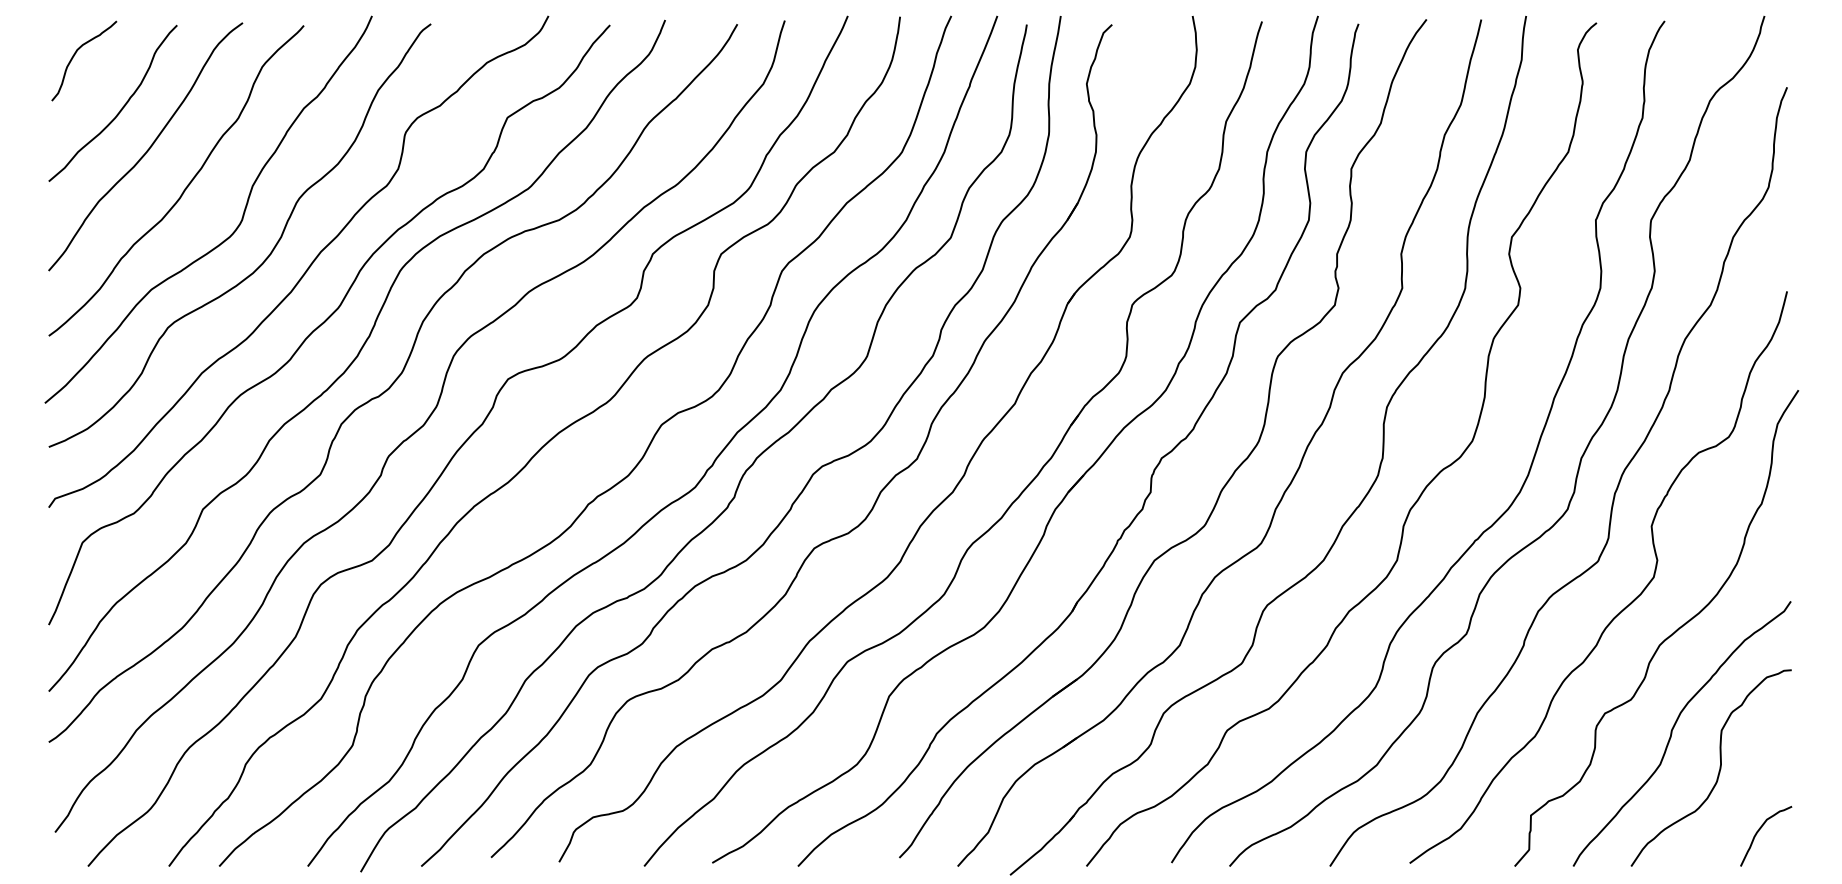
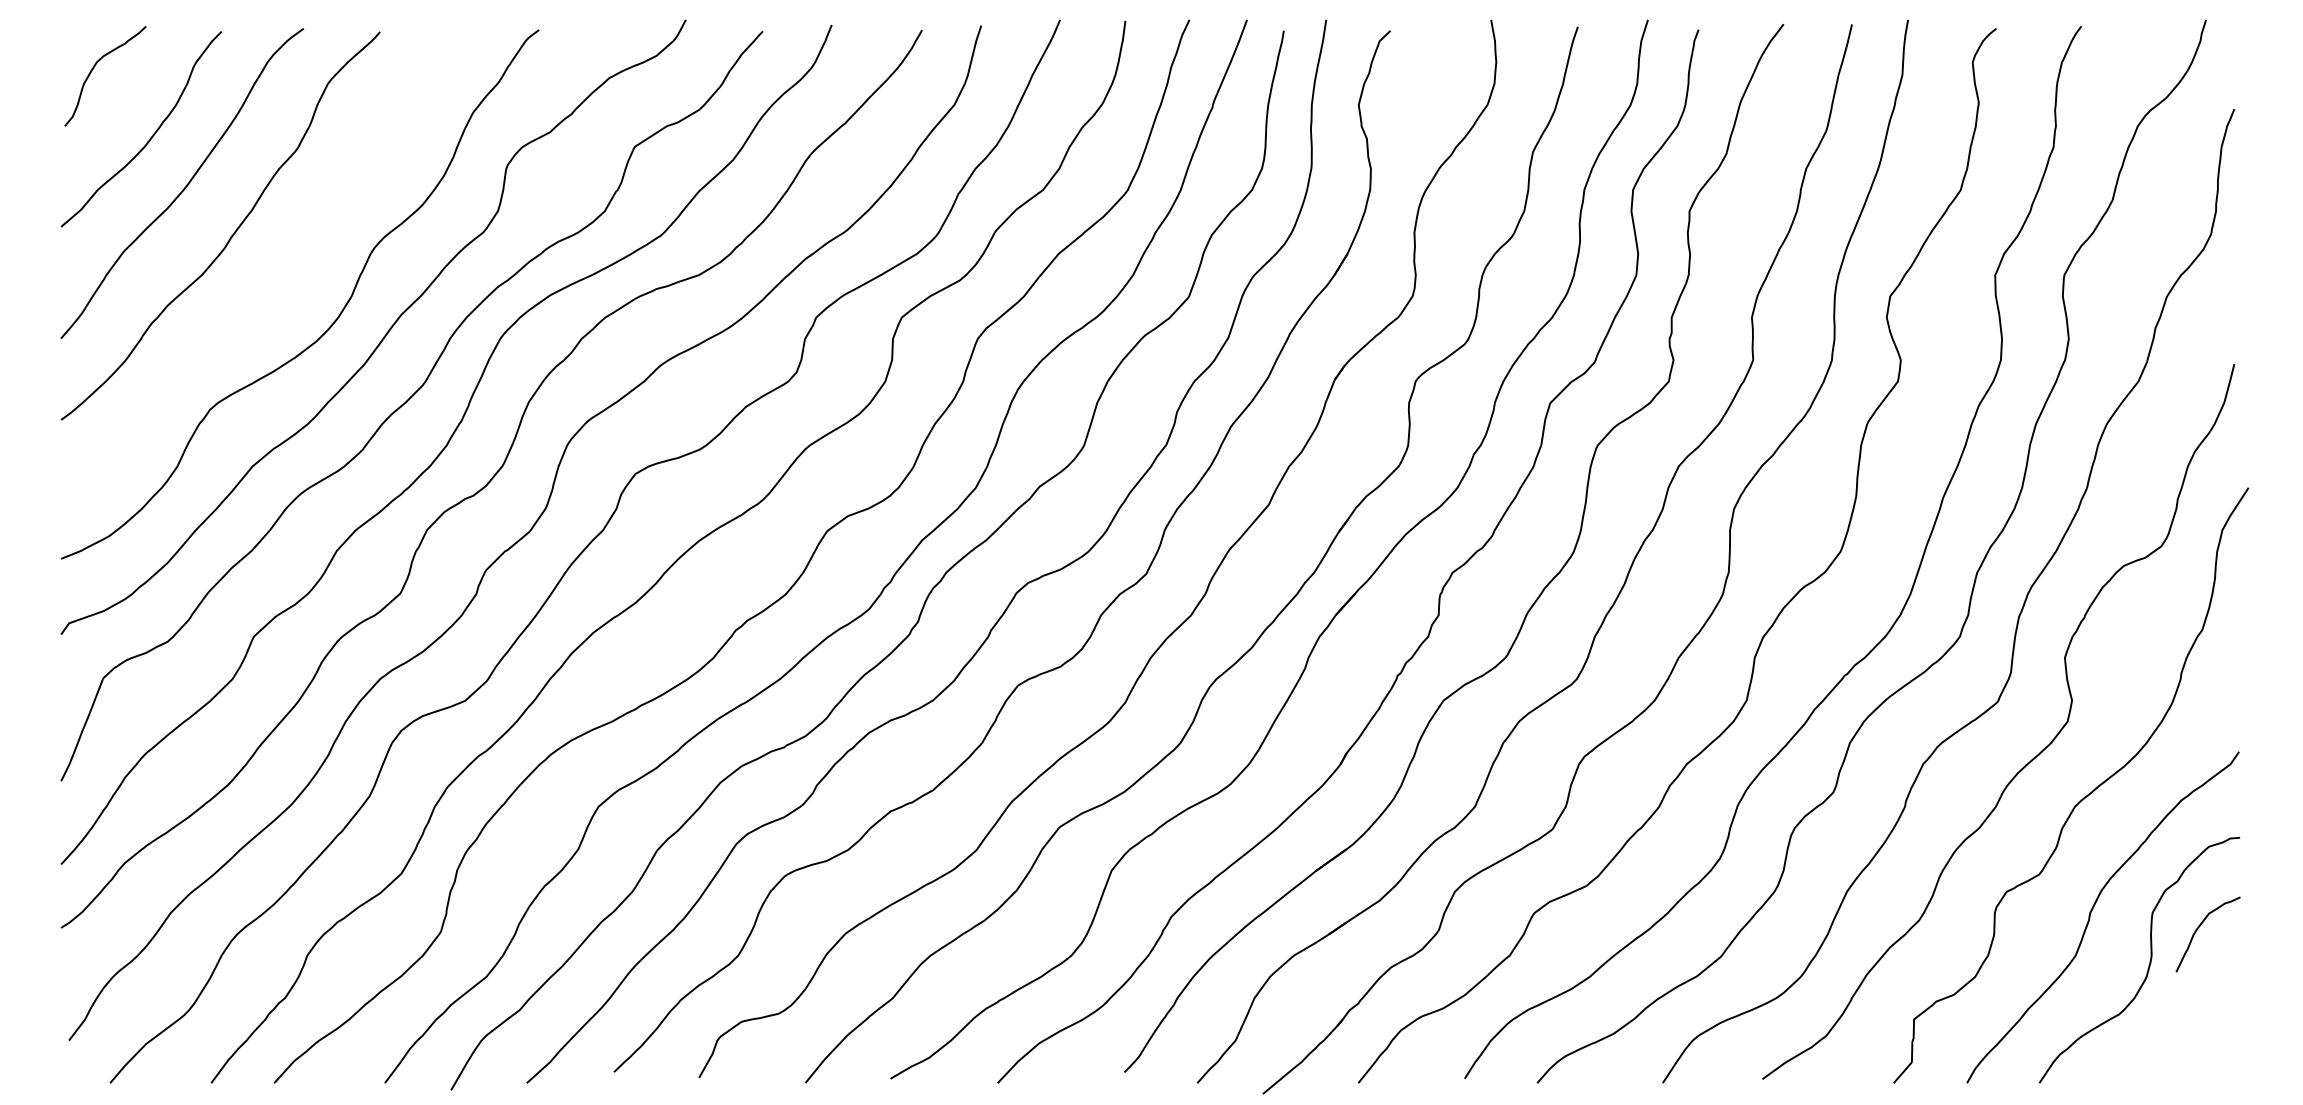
curve: (234, 230) -> (293, 287), removed
curve: (1758, 832) -> (2198, 929), moved

